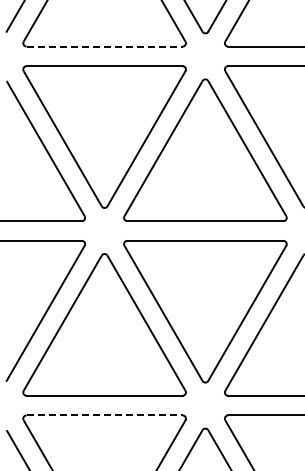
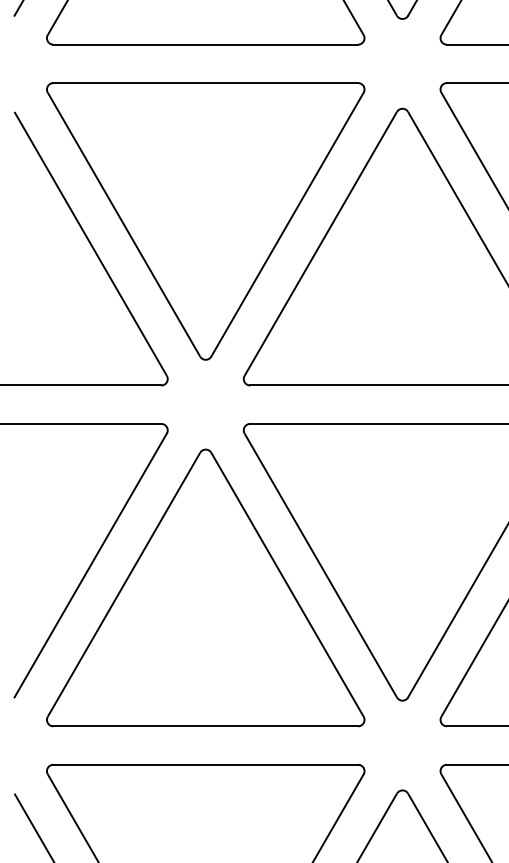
line: (105, 46) -> (207, 44), dashed -> solid
line: (105, 415) -> (207, 764), dashed -> solid

